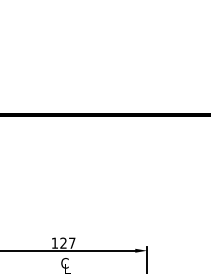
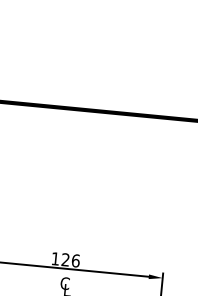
text: (72, 242) -> (76, 260), 127 -> 126

